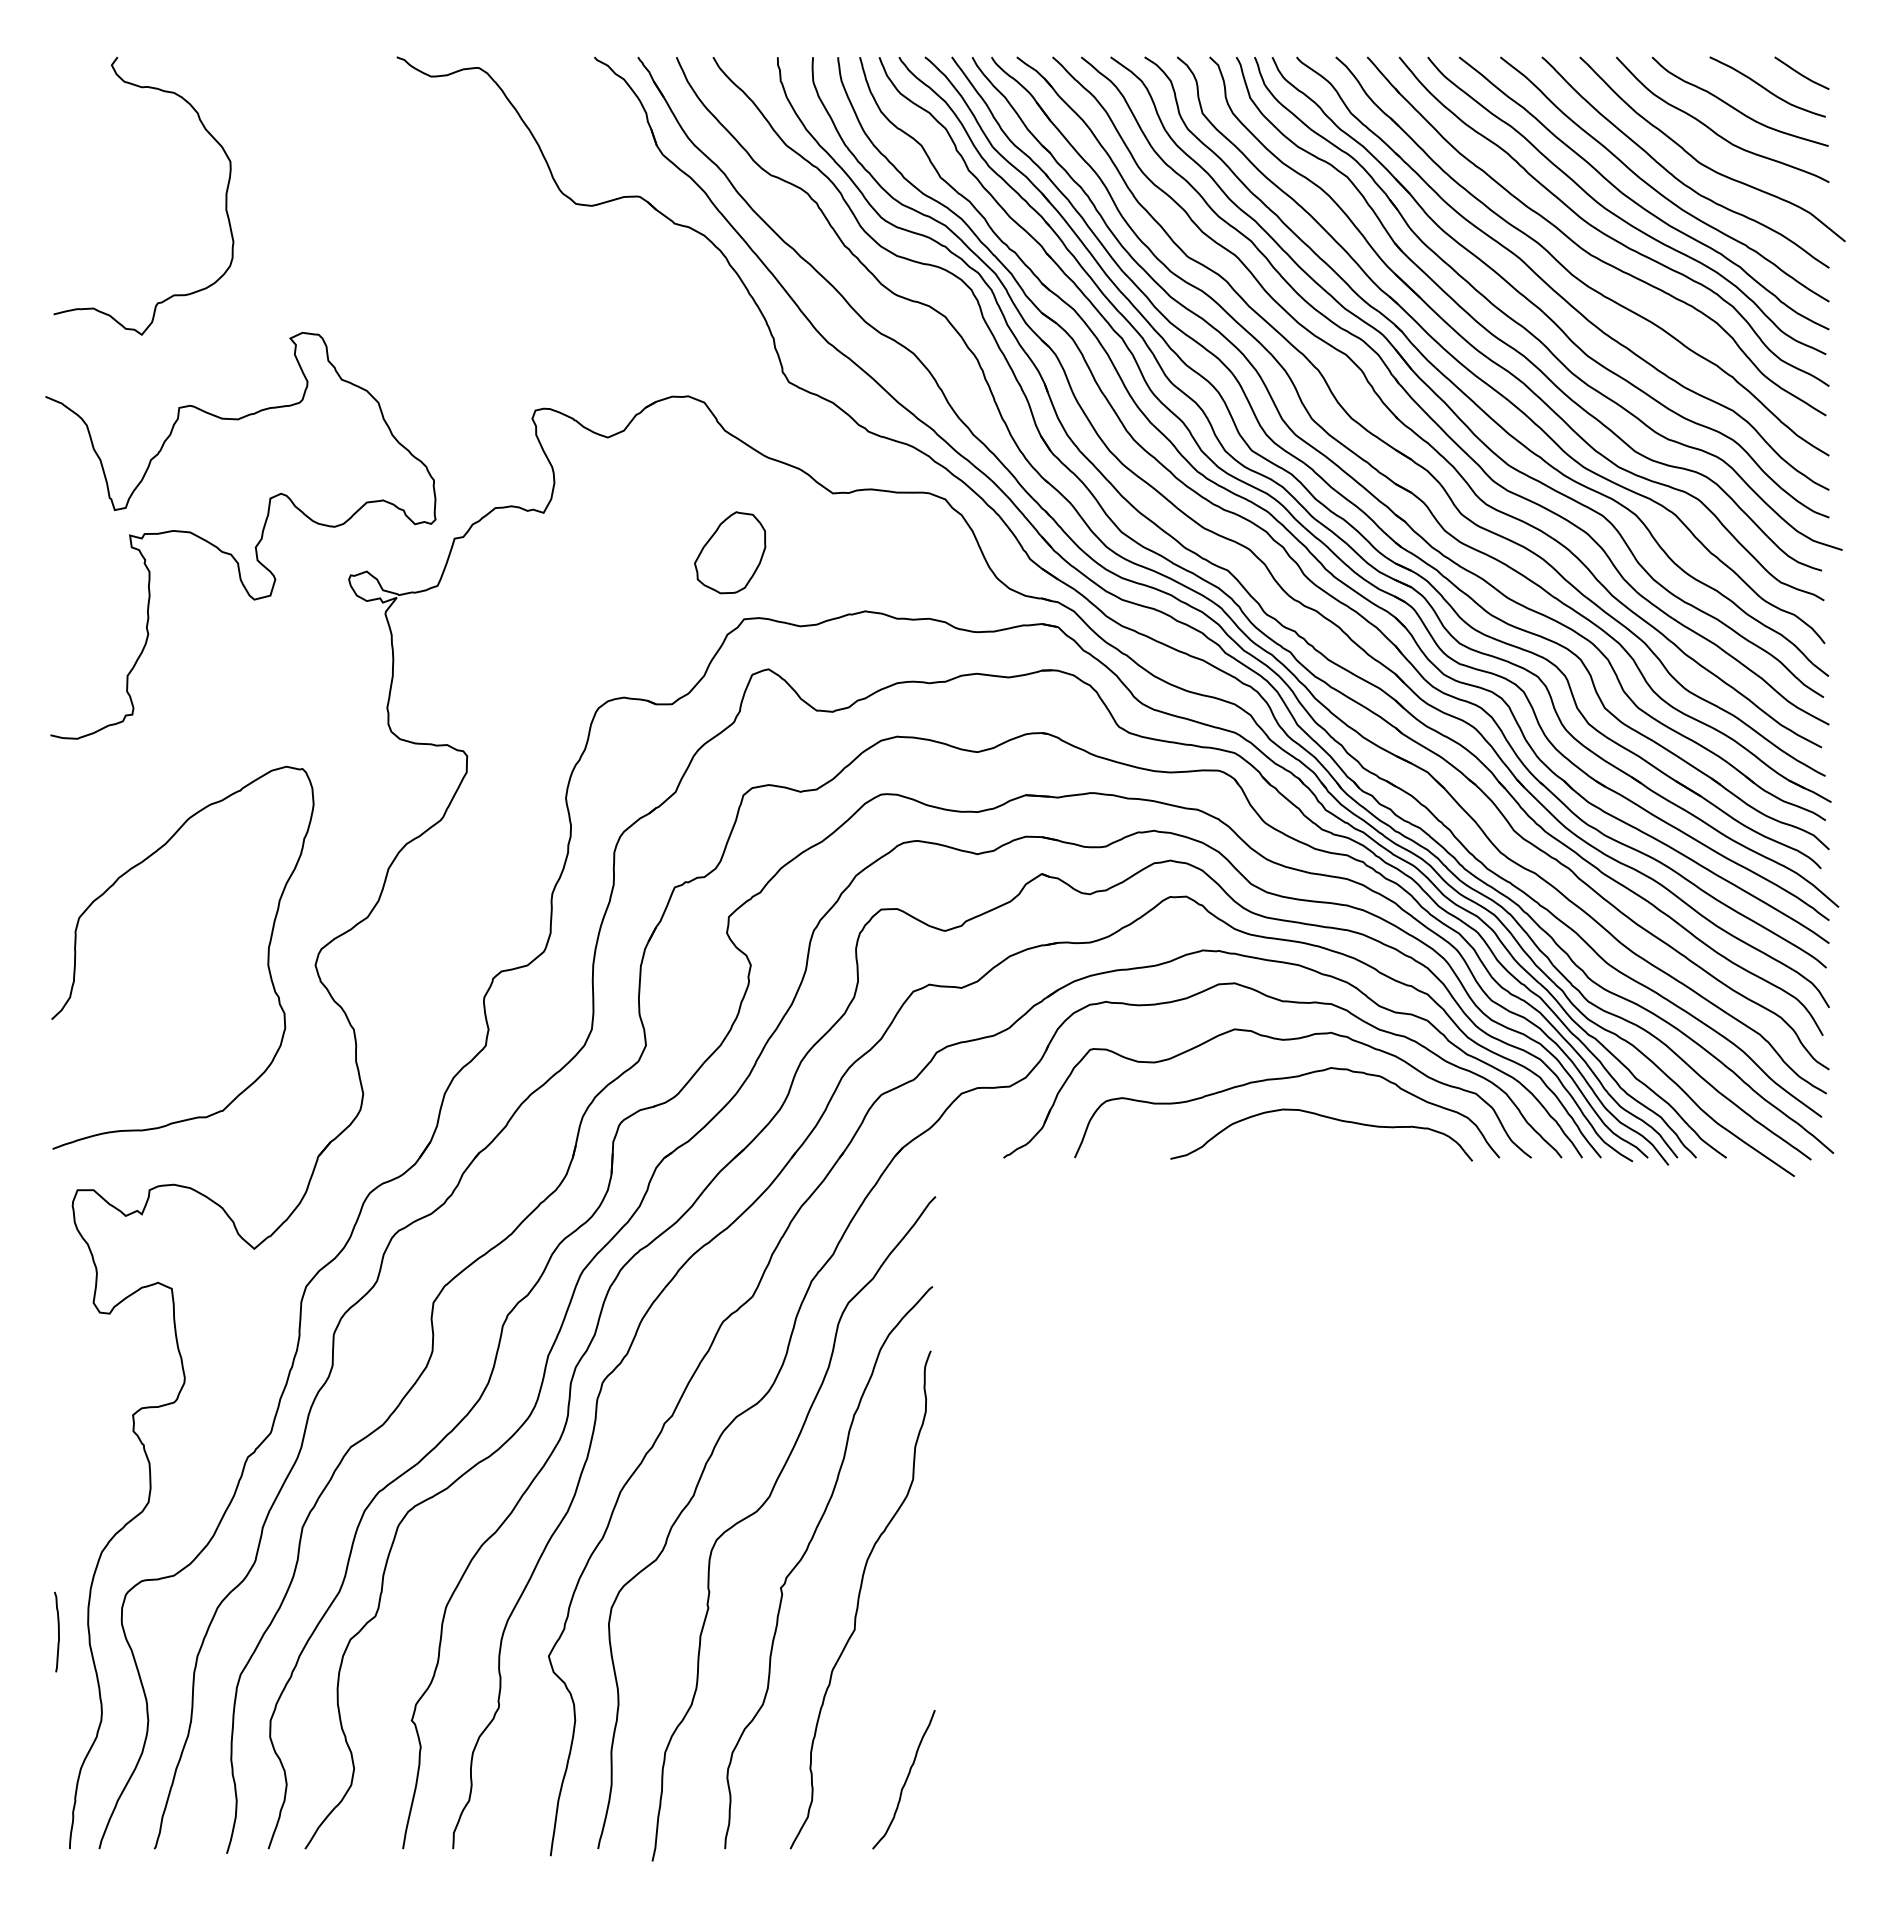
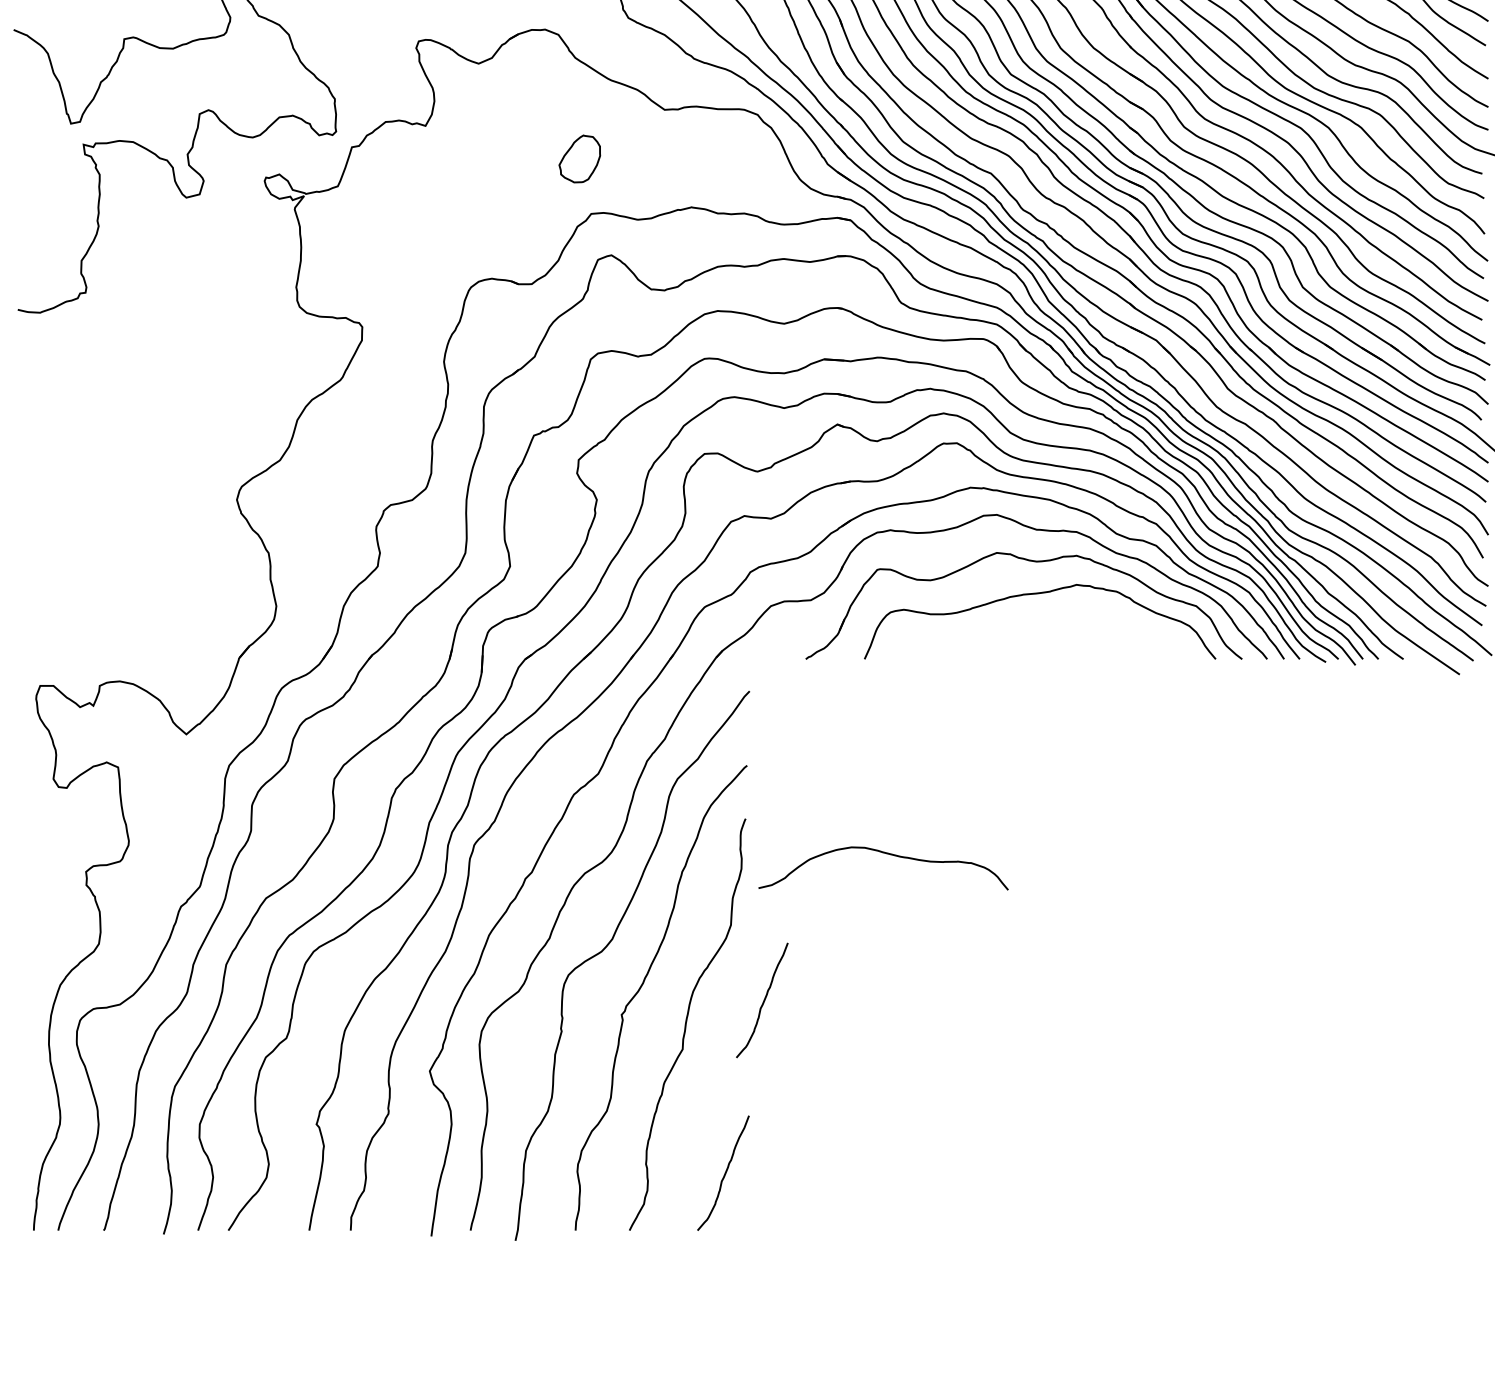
part: (730, 552) -> (580, 158), size x0.7
curve: (267, 957) -> (197, 493), removed
curve: (1327, 1118) -> (888, 854), moved
curve: (952, 1570) -> (763, 1000), added
curve: (58, 1631) -> (24, 1050), removed

